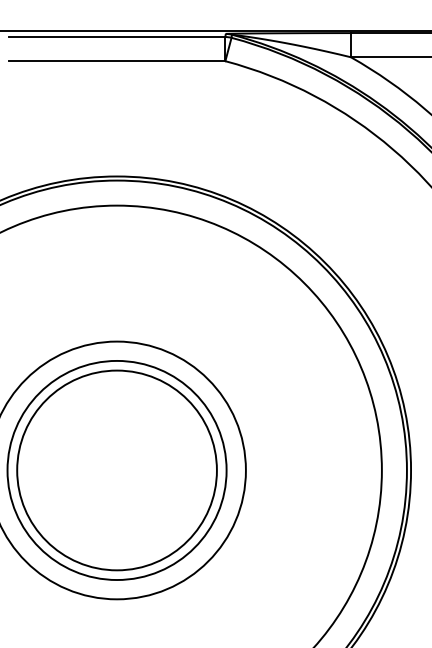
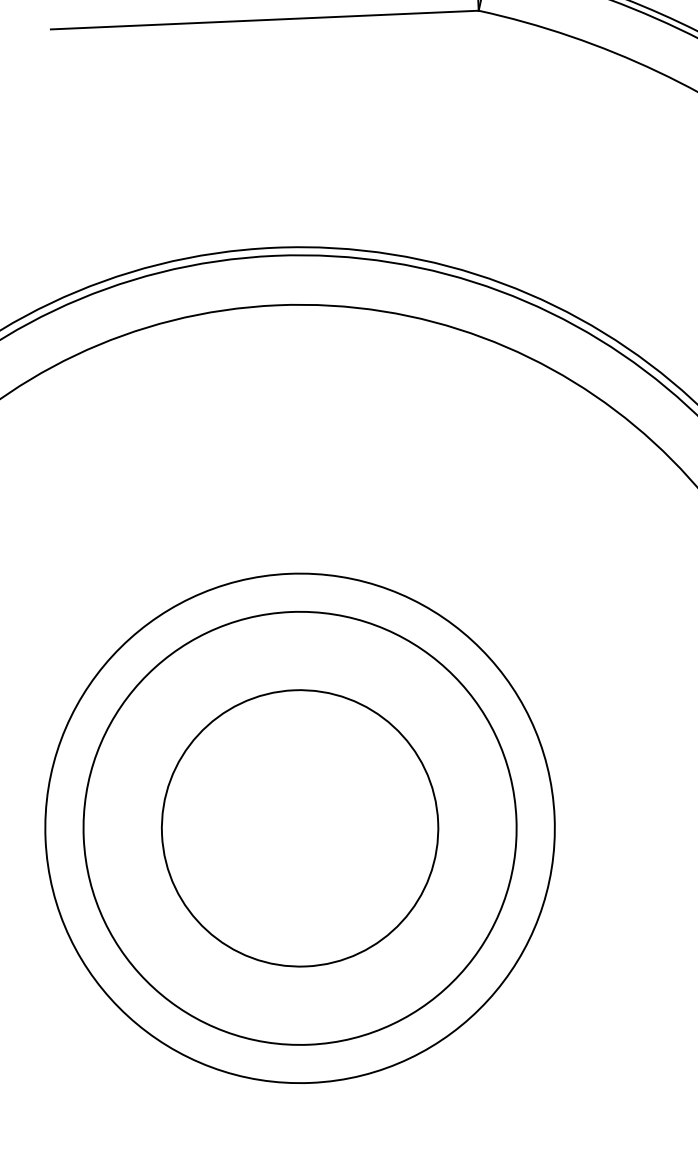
circle: (116, 470) -> (298, 828), size x0.7

